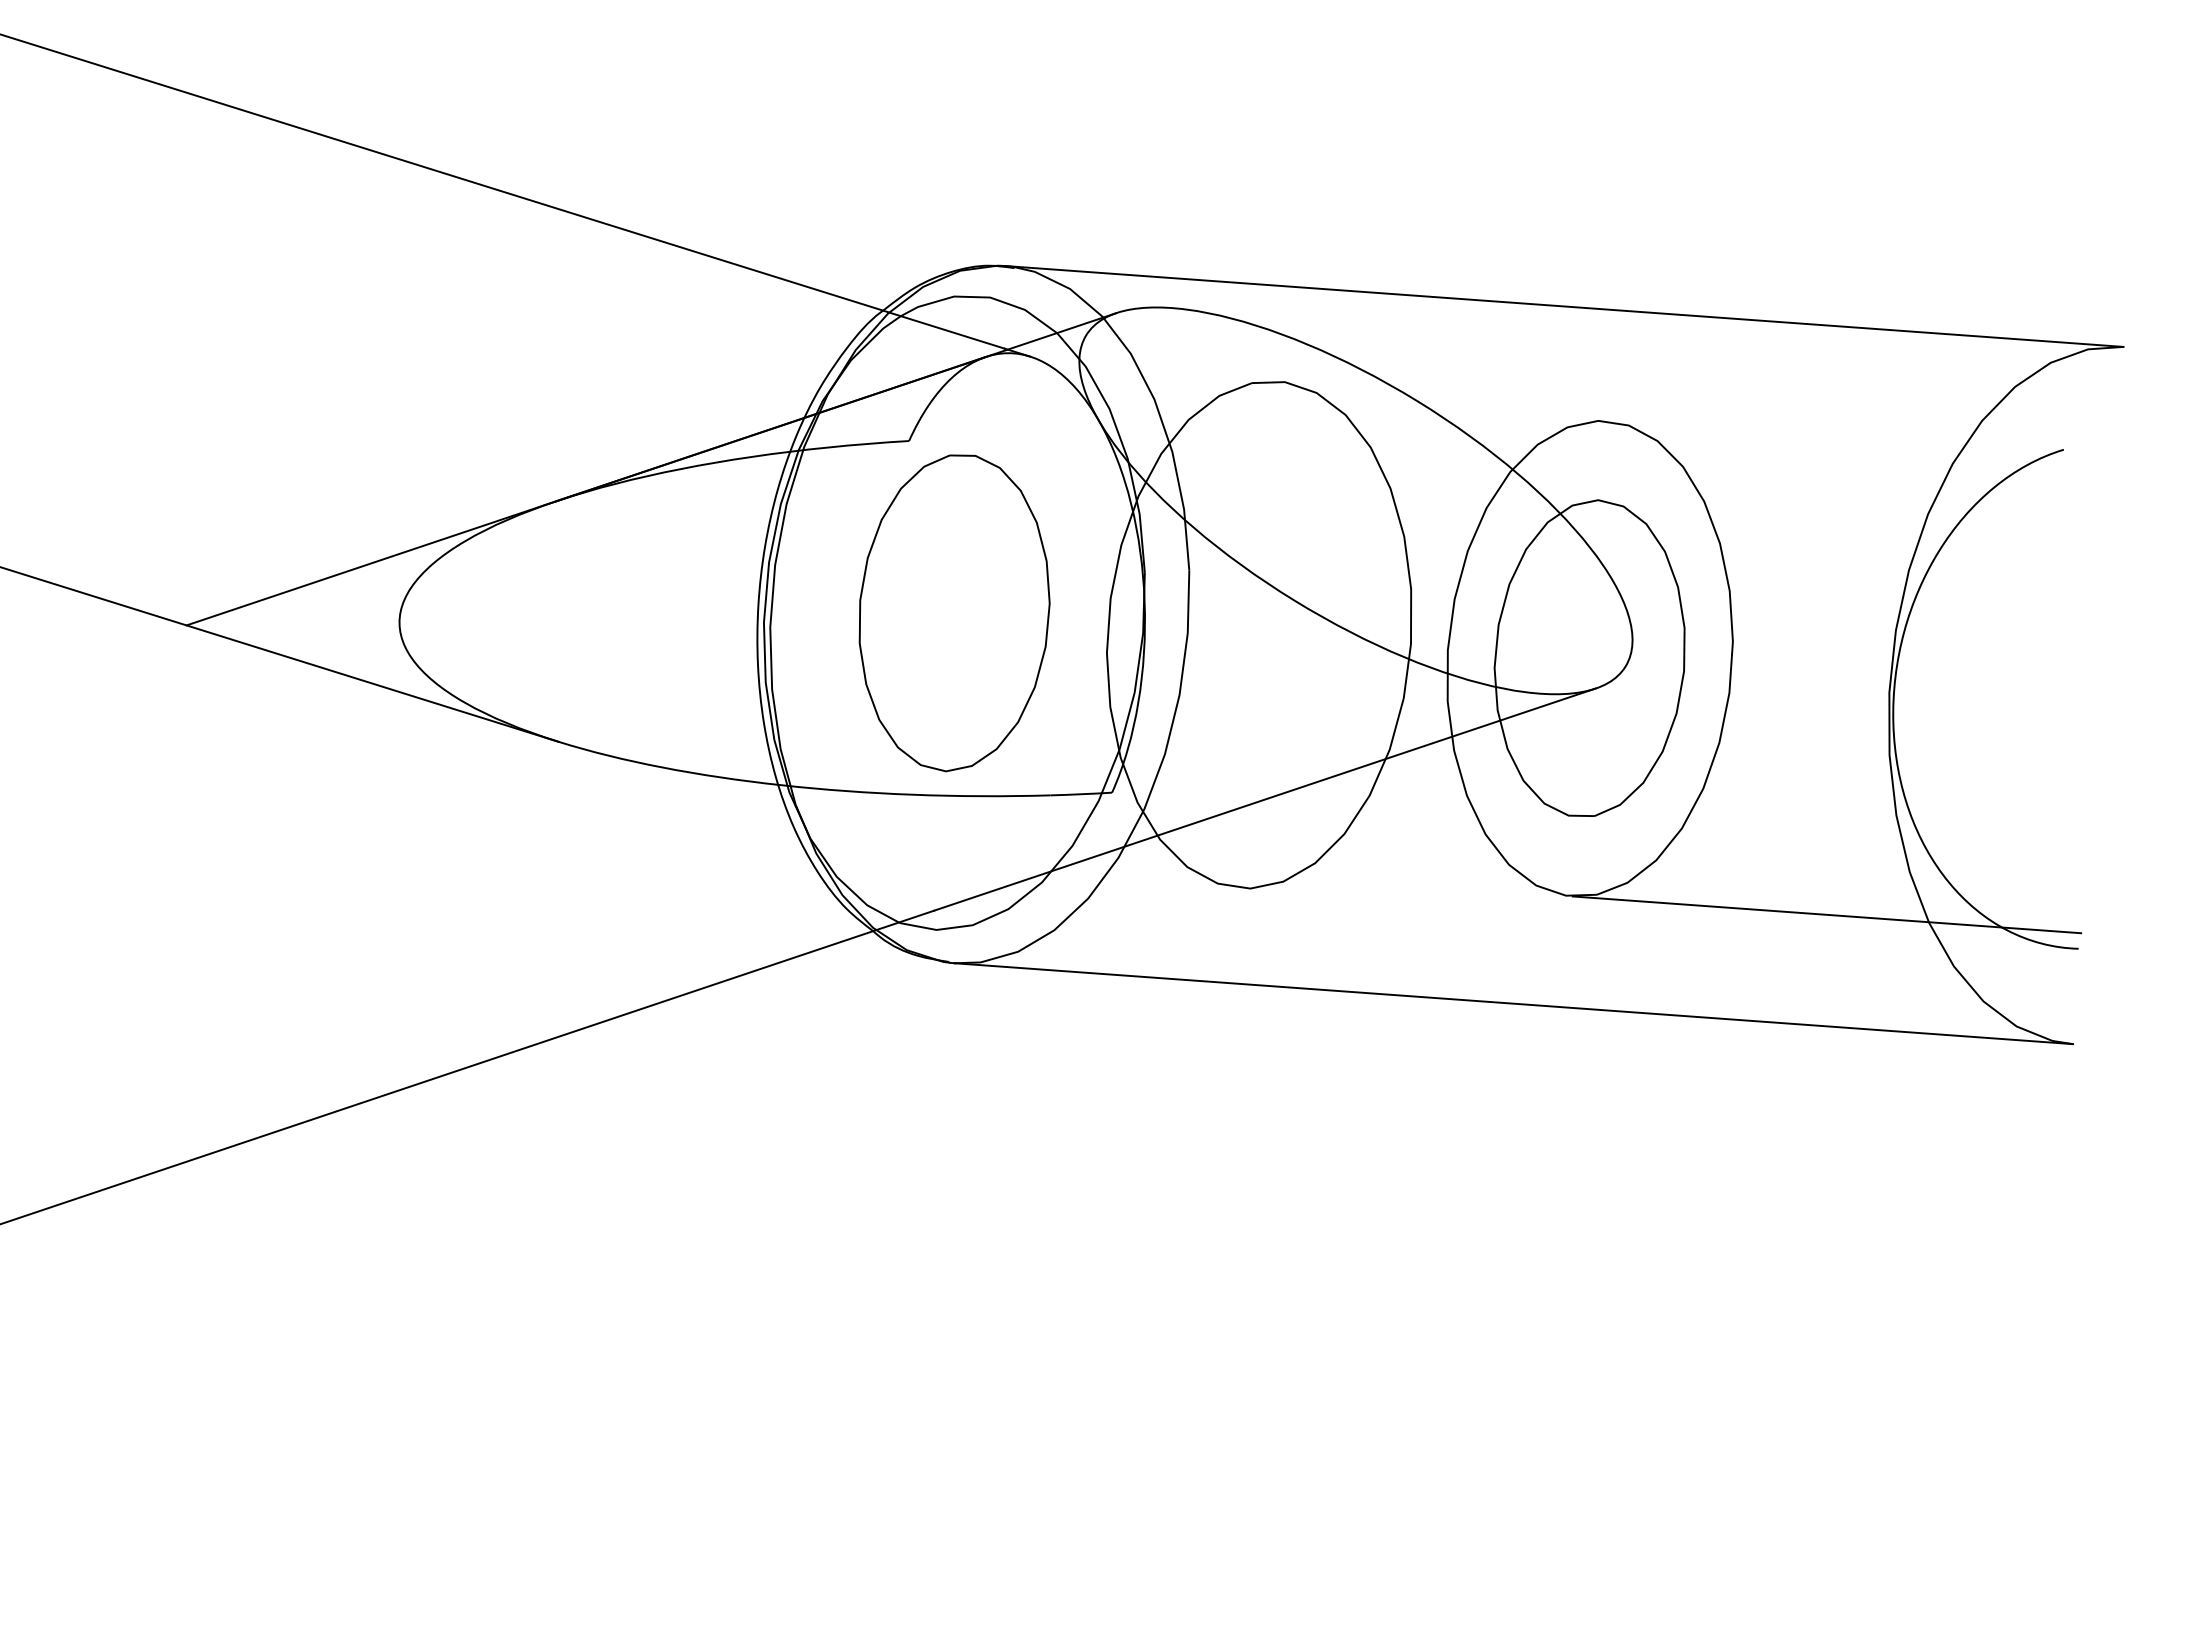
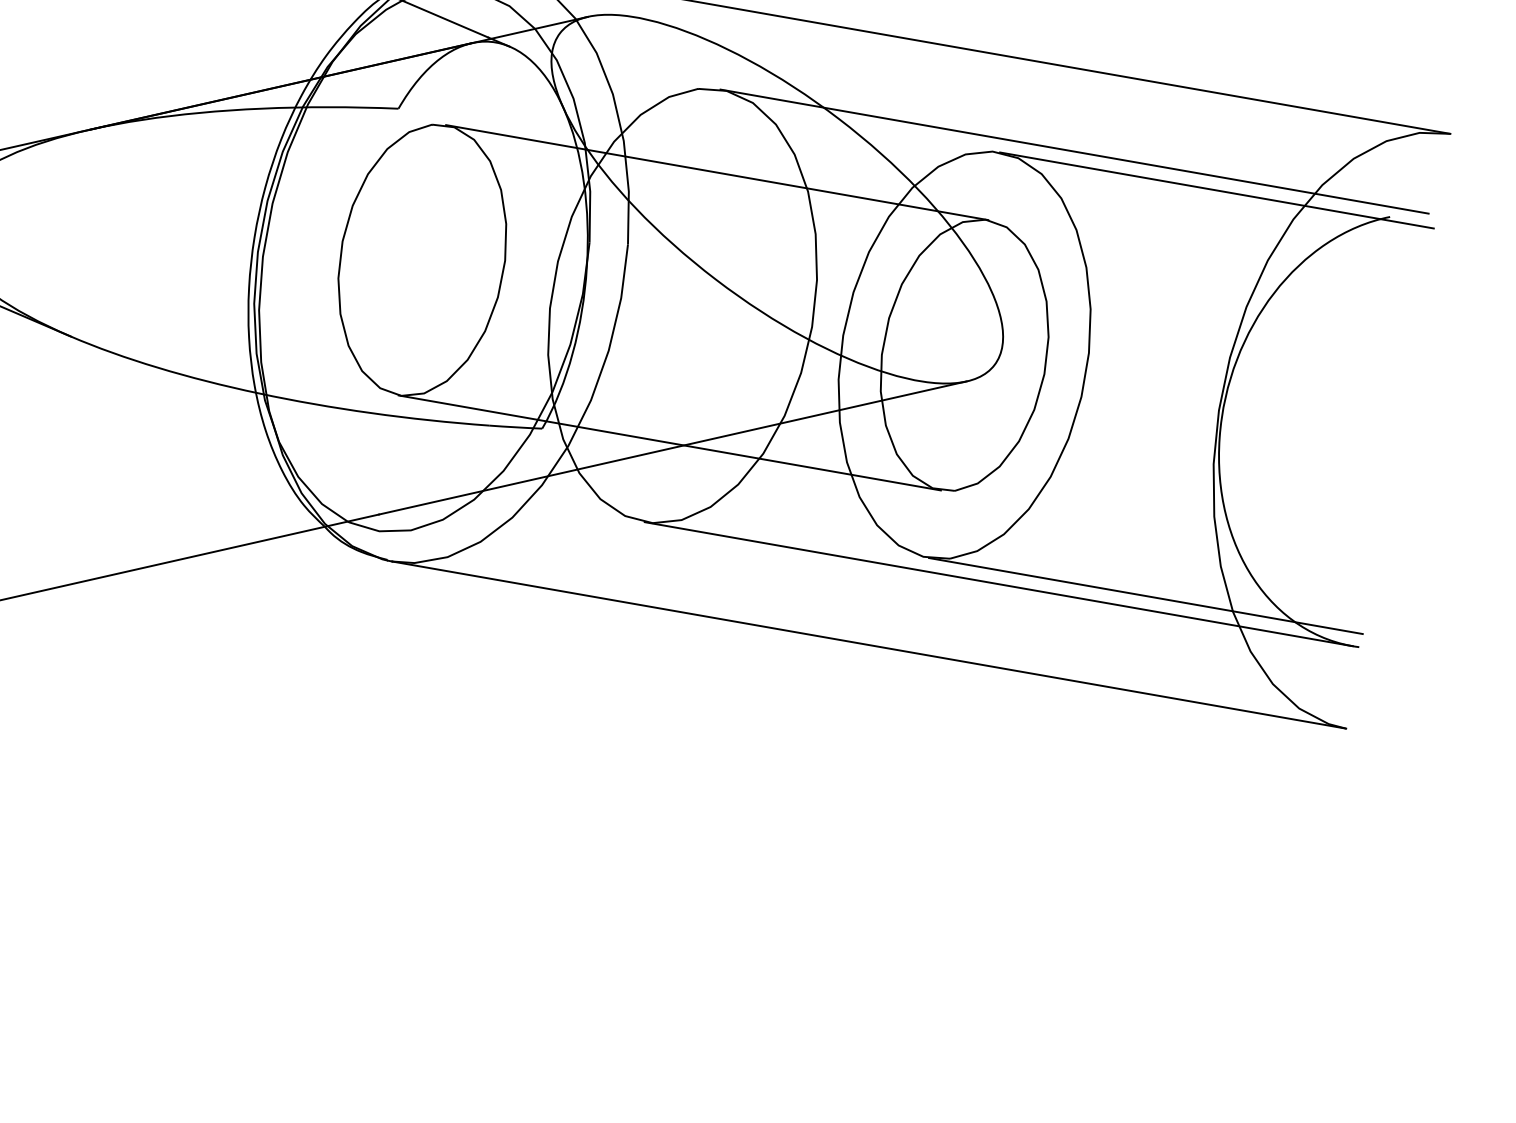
line: (1692, 411) -> (1074, 151), added
line: (1861, 439) -> (1217, 190), added
line: (1283, 477) -> (717, 172), added
line: (1260, 794) -> (669, 443), added
line: (1656, 918) -> (999, 584), added

